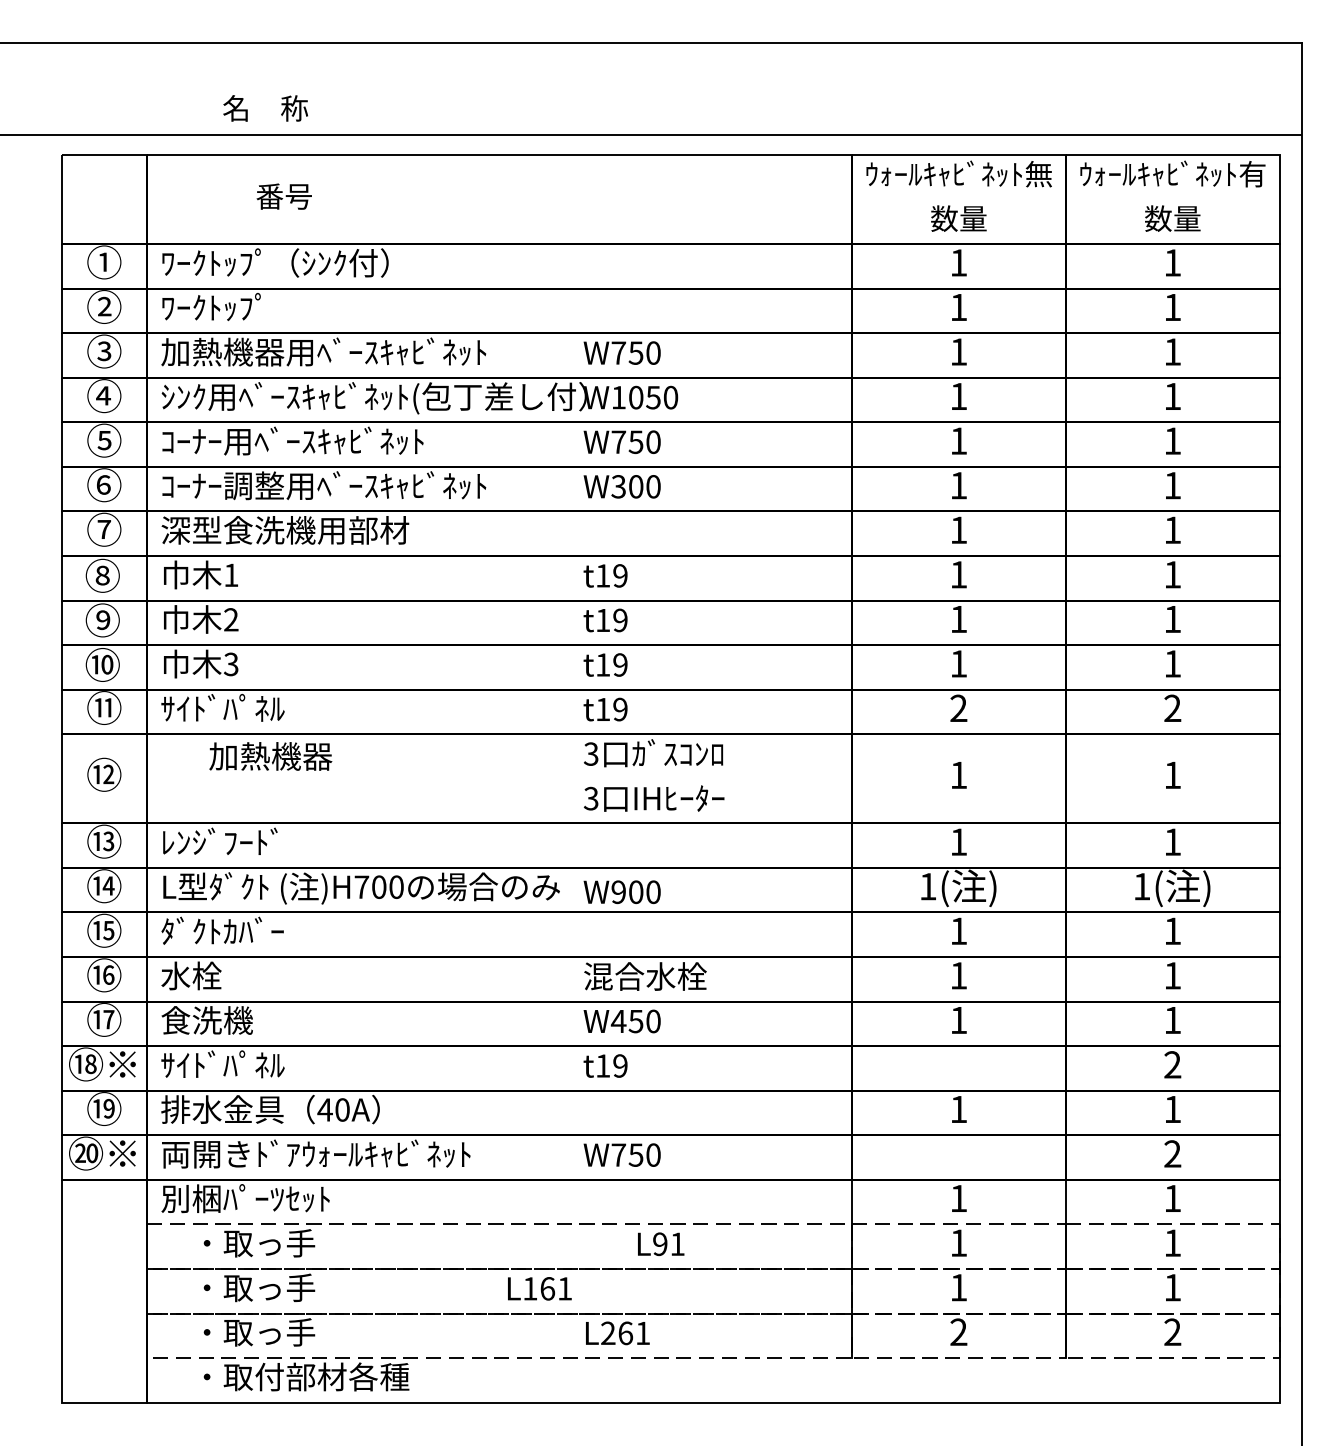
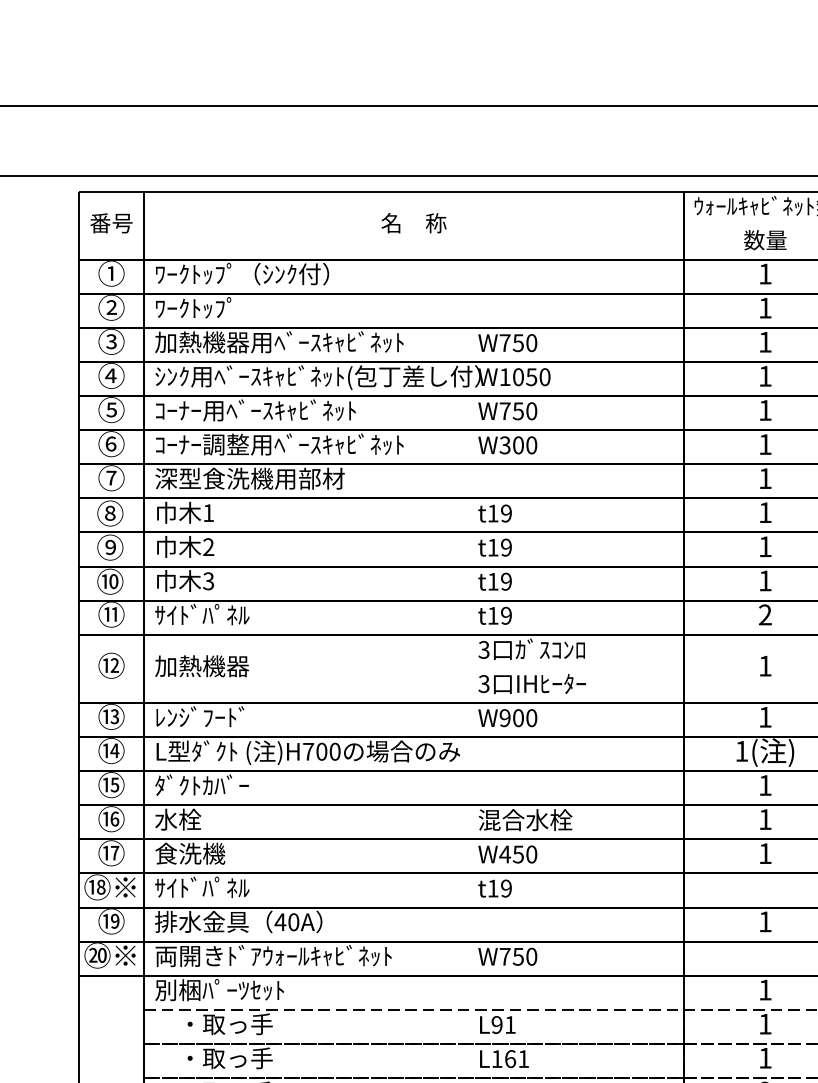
text: (265, 108) -> (413, 223), moved
text: (283, 196) -> (110, 223), moved
text: (270, 756) -> (201, 666), moved
text: (621, 892) -> (507, 718), moved
text: (661, 1244) -> (498, 1025), moved
text: (539, 1288) -> (504, 1058), moved

